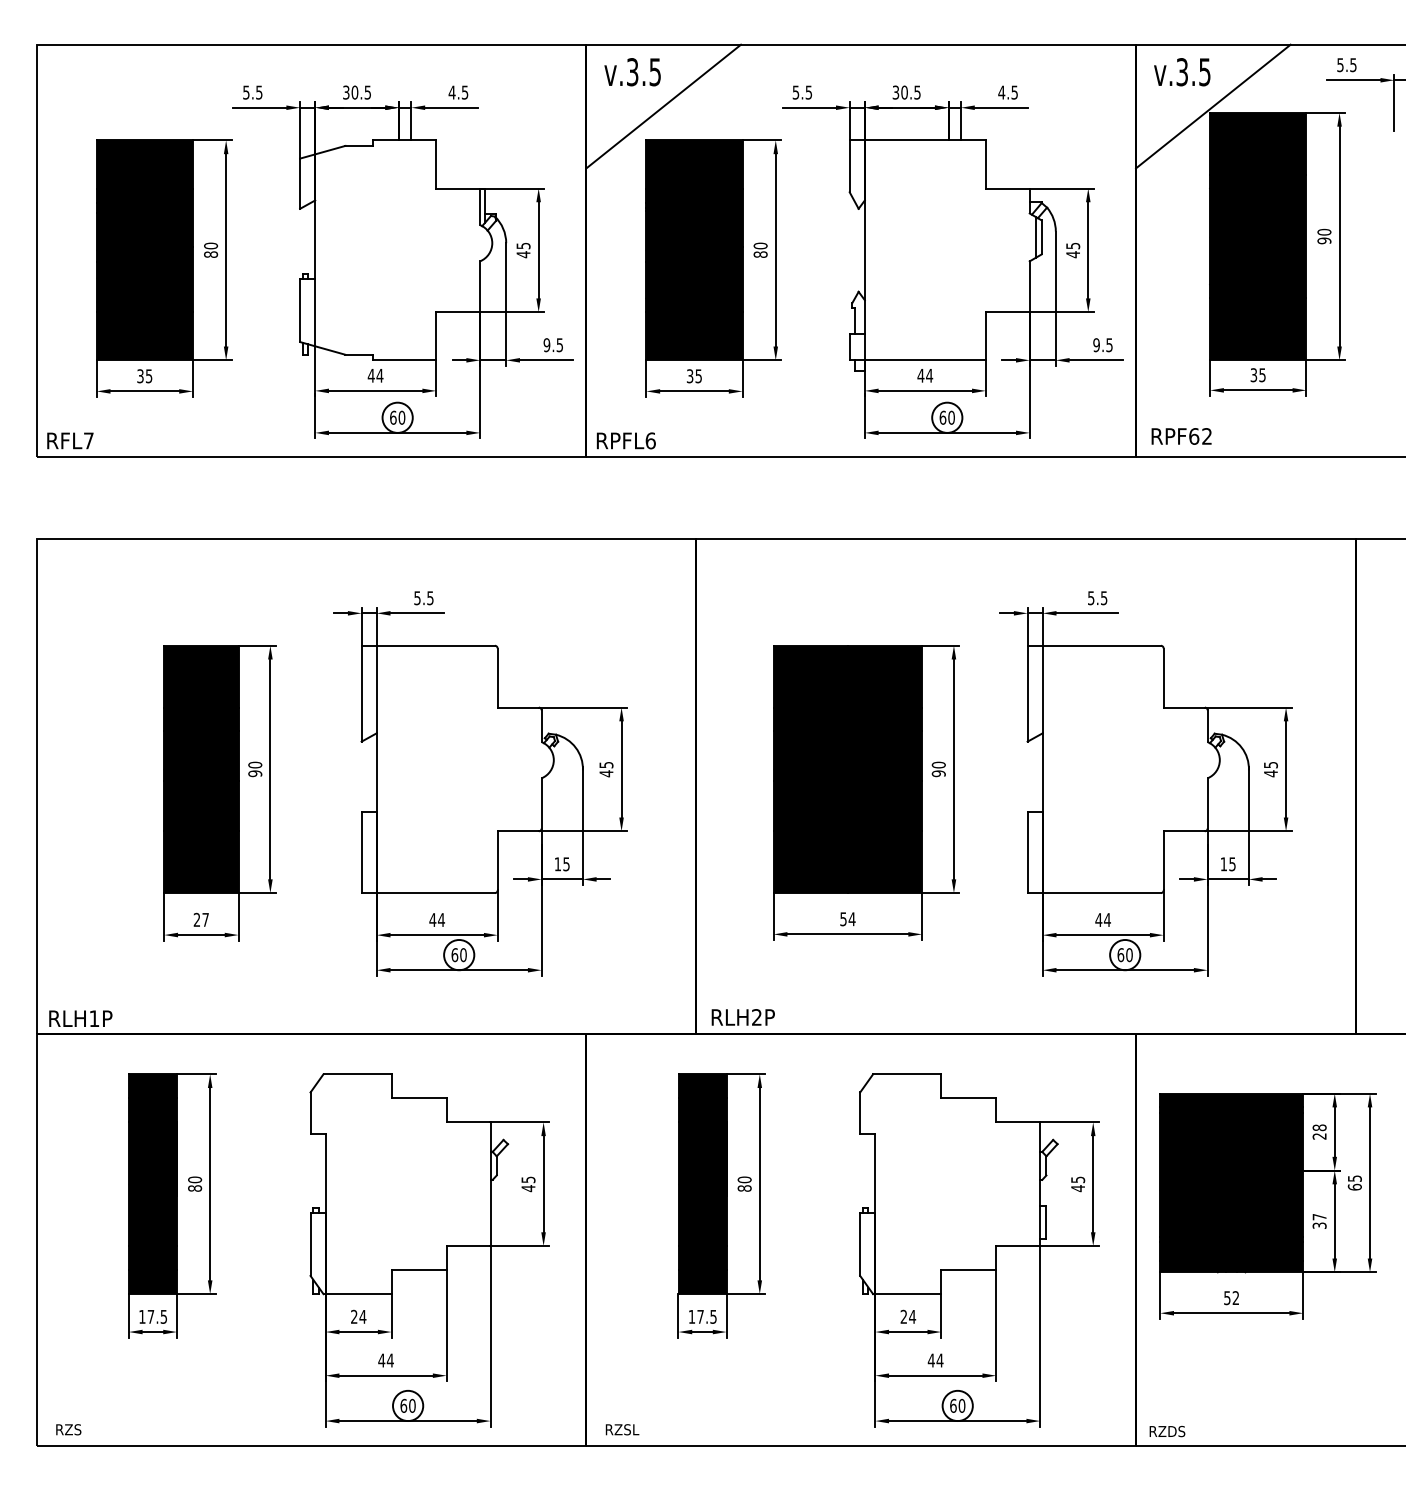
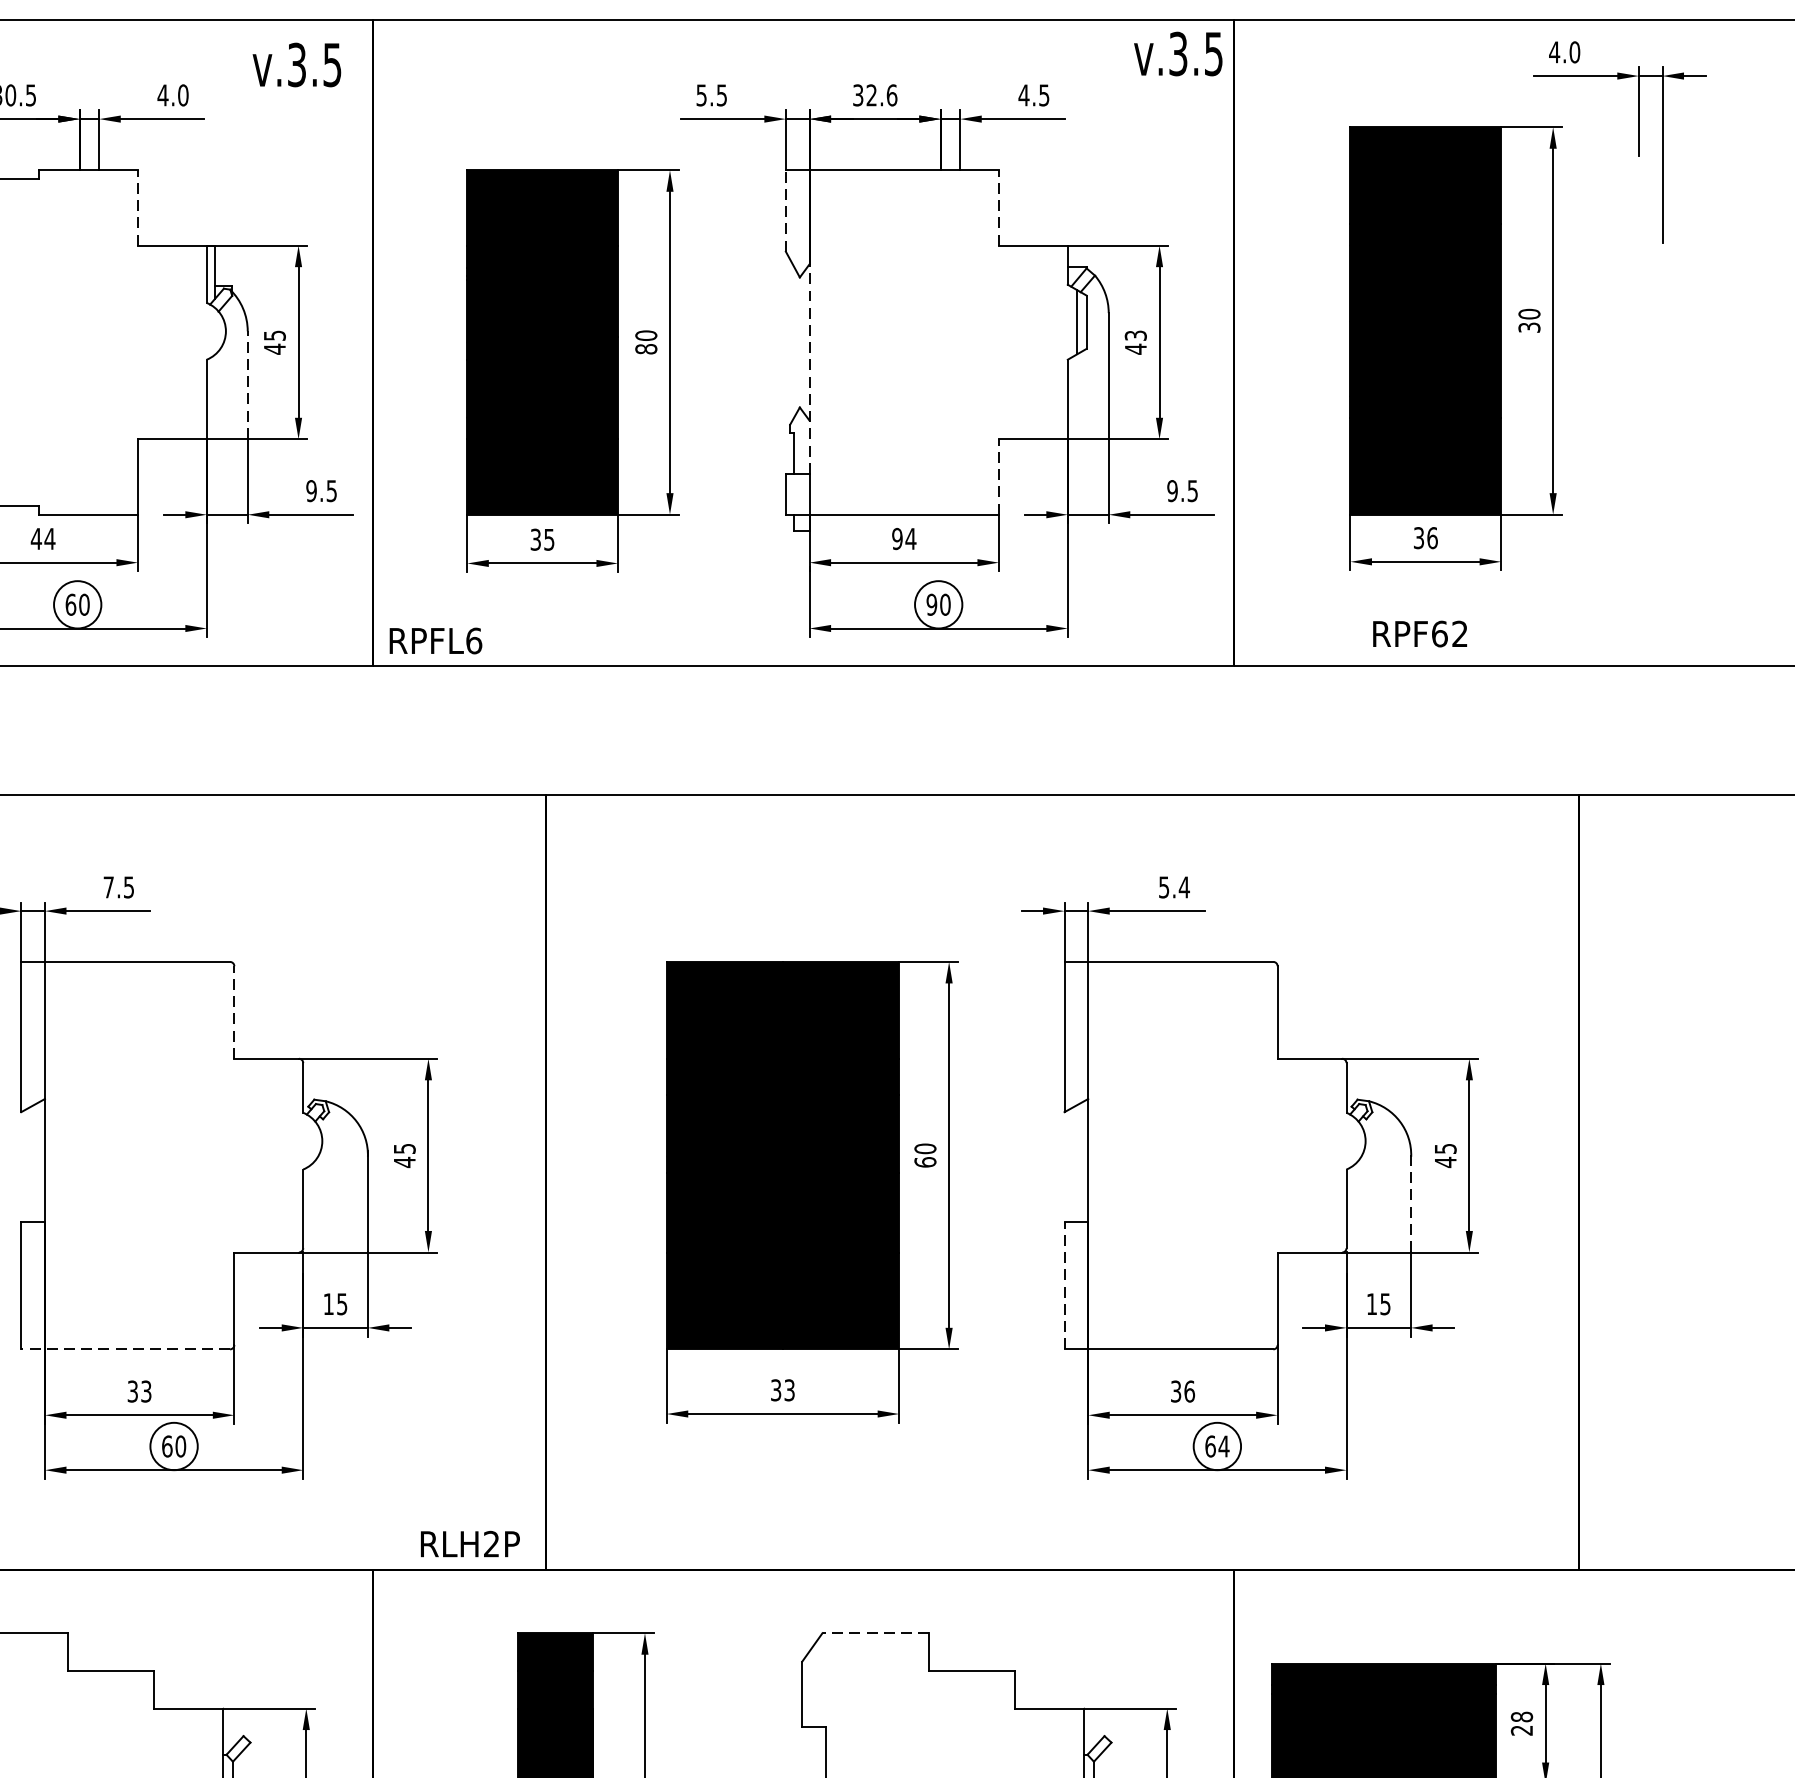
text: (1346, 65) -> (1564, 52), 5.5 -> 4.0
text: (632, 72) -> (296, 65), moved
text: (1182, 72) -> (1178, 54), moved
text: (464, 92) -> (182, 95), 4.5 -> 4.0
text: (910, 92) -> (881, 95), 30.5 -> 32.6
line: (663, 106) -> (494, 117), removed
line: (1213, 106) -> (1355, 117), removed
line: (436, 163) -> (138, 206), solid -> dashed
line: (985, 163) -> (998, 206), solid -> dashed
line: (849, 166) -> (785, 211), solid -> dashed
text: (1324, 240) -> (1529, 327), 90 -> 30
text: (1072, 245) -> (1134, 334), 45 -> 43
line: (864, 267) -> (808, 369), solid -> dashed
line: (506, 277) -> (248, 385), solid -> dashed
line: (985, 335) -> (998, 475), solid -> dashed
text: (920, 375) -> (896, 538), 44 -> 94
text: (1262, 375) -> (1432, 538), 35 -> 36
text: (942, 417) -> (931, 604), 60 -> 90
text: (1181, 436) -> (1419, 634), moved
text: (417, 598) -> (108, 887), 5.5 -> 7.5
text: (1103, 598) -> (1183, 887), 5.5 -> 5.4
line: (497, 678) -> (234, 1013), solid -> dashed
text: (938, 773) -> (924, 1162), 90 -> 60
line: (1248, 798) -> (1410, 1201), solid -> dashed
line: (1027, 852) -> (1064, 1285), solid -> dashed
line: (428, 893) -> (125, 1349), solid -> dashed
text: (847, 919) -> (782, 1390), 54 -> 33
text: (436, 920) -> (138, 1392), 44 -> 33
text: (1102, 920) -> (1181, 1392), 44 -> 36
text: (1128, 955) -> (1222, 1447), 60 -> 64
text: (742, 1017) -> (469, 1544), moved
line: (906, 1074) -> (874, 1633), solid -> dashed

